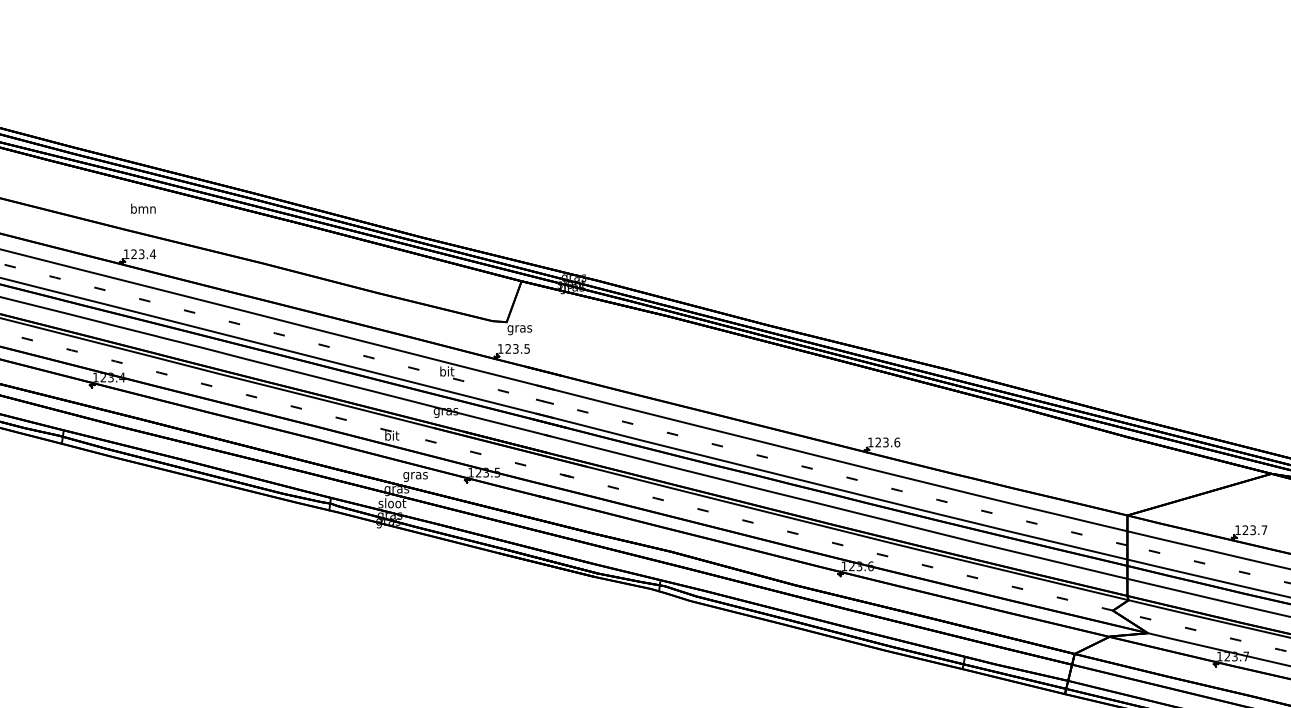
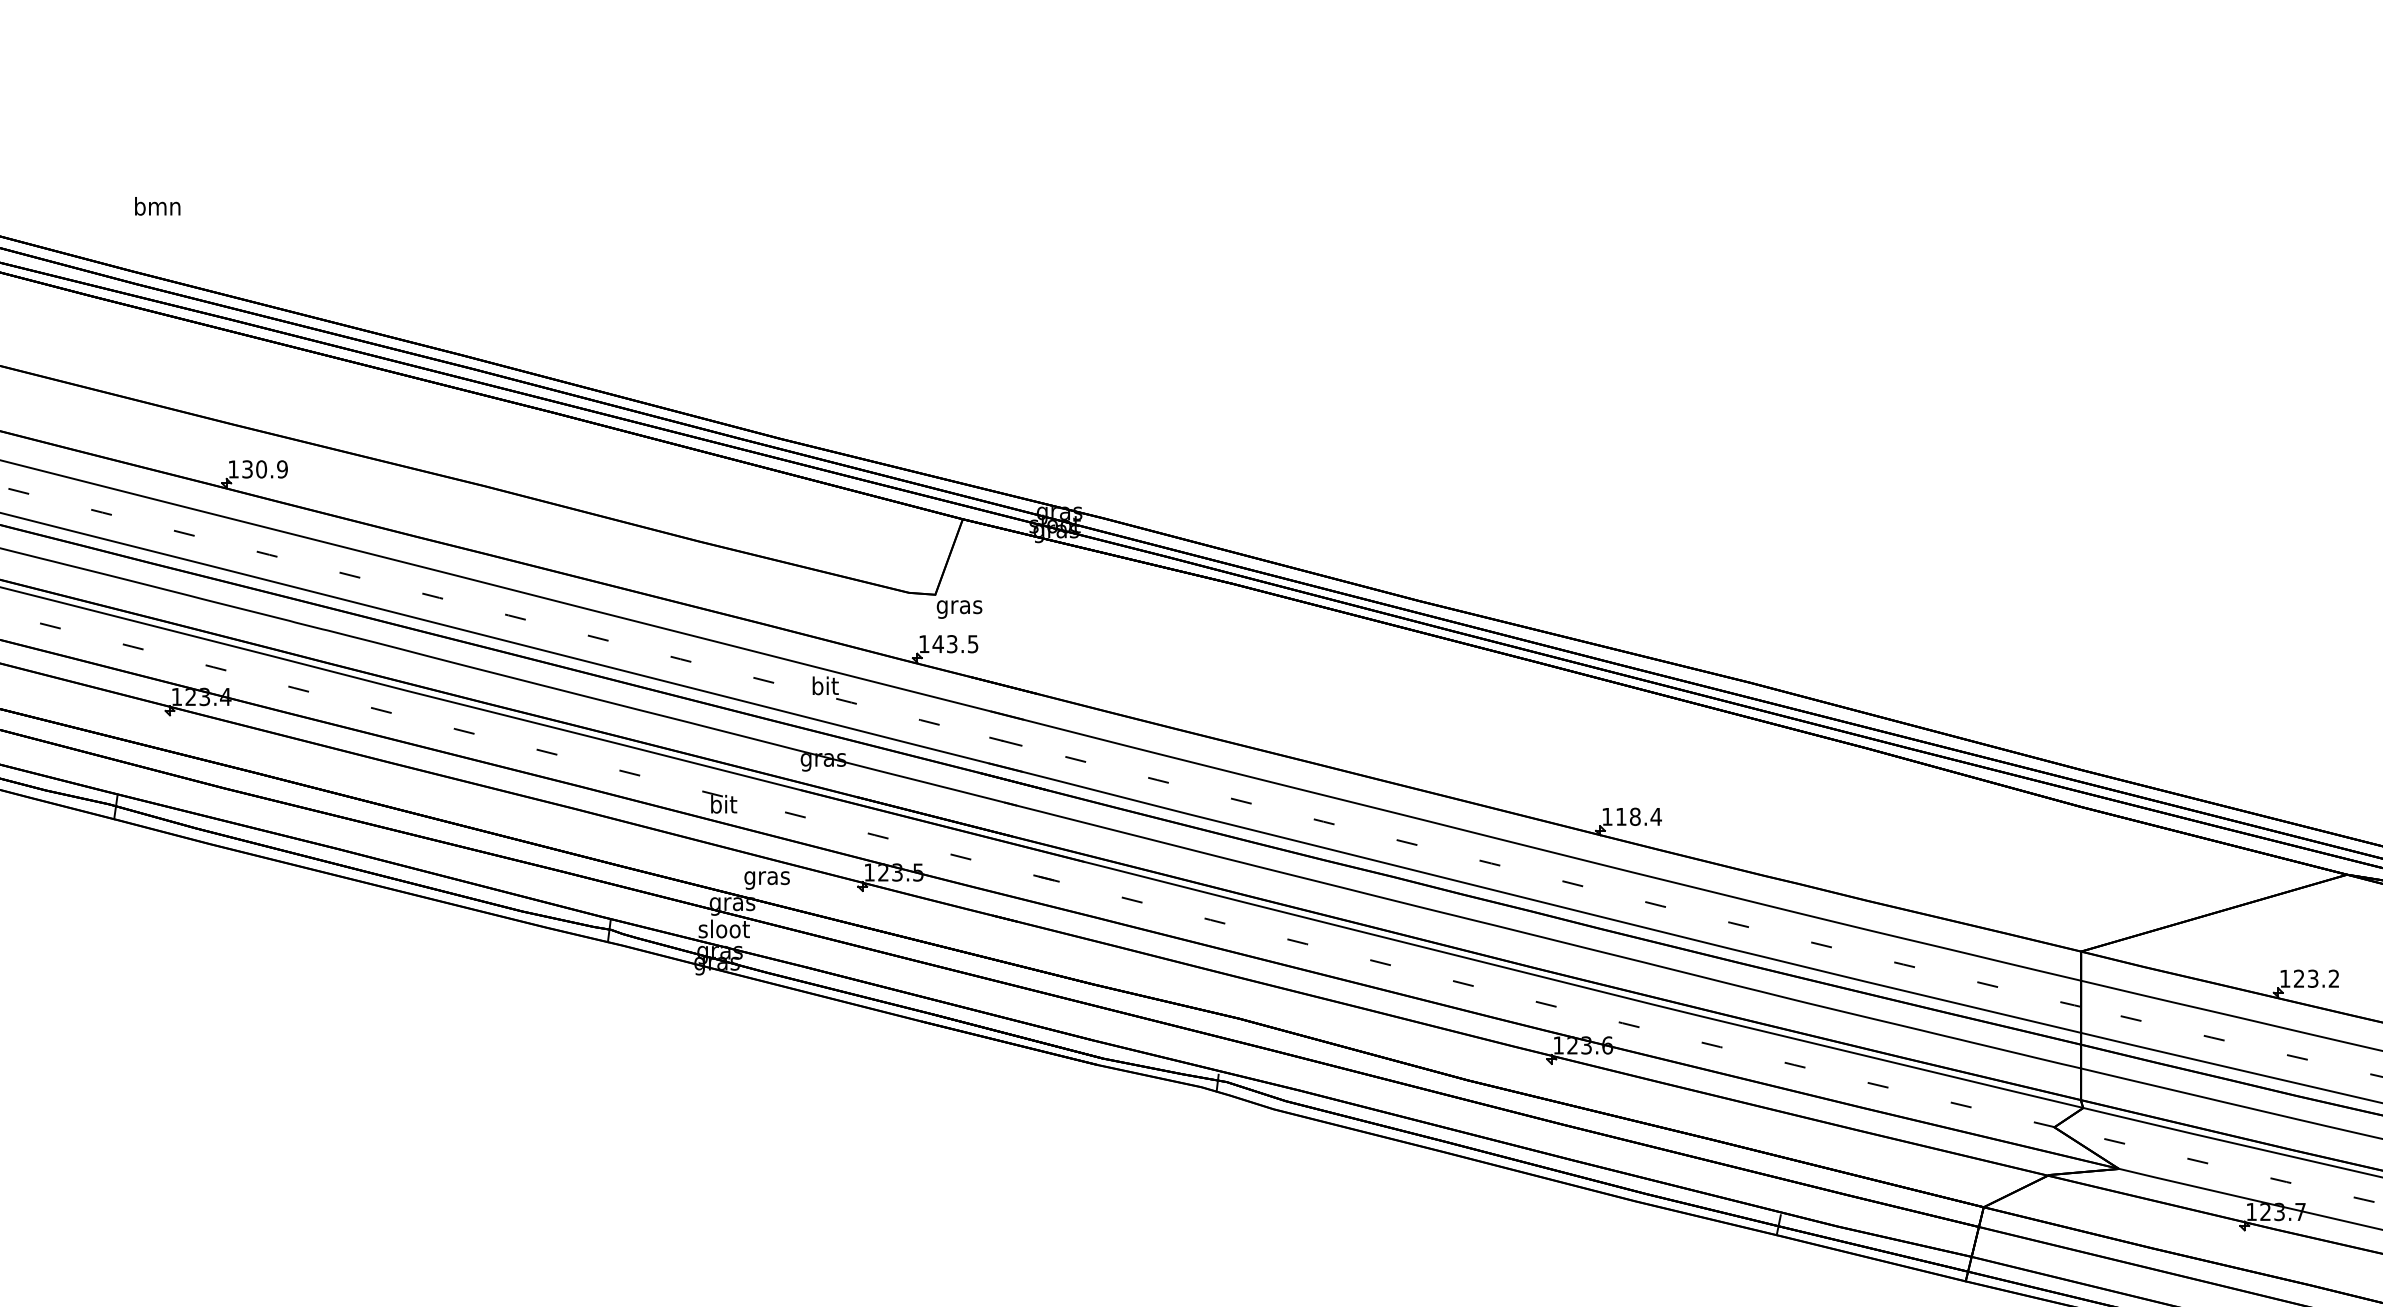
text: (143, 208) -> (157, 205), moved
text: (143, 254) -> (264, 469), 123.4 -> 130.9
text: (508, 348) -> (938, 643), 123.5 -> 143.5
text: (887, 442) -> (1638, 816), 123.6 -> 118.4
text: (1264, 529) -> (2334, 977), 123.7 -> 123.2

